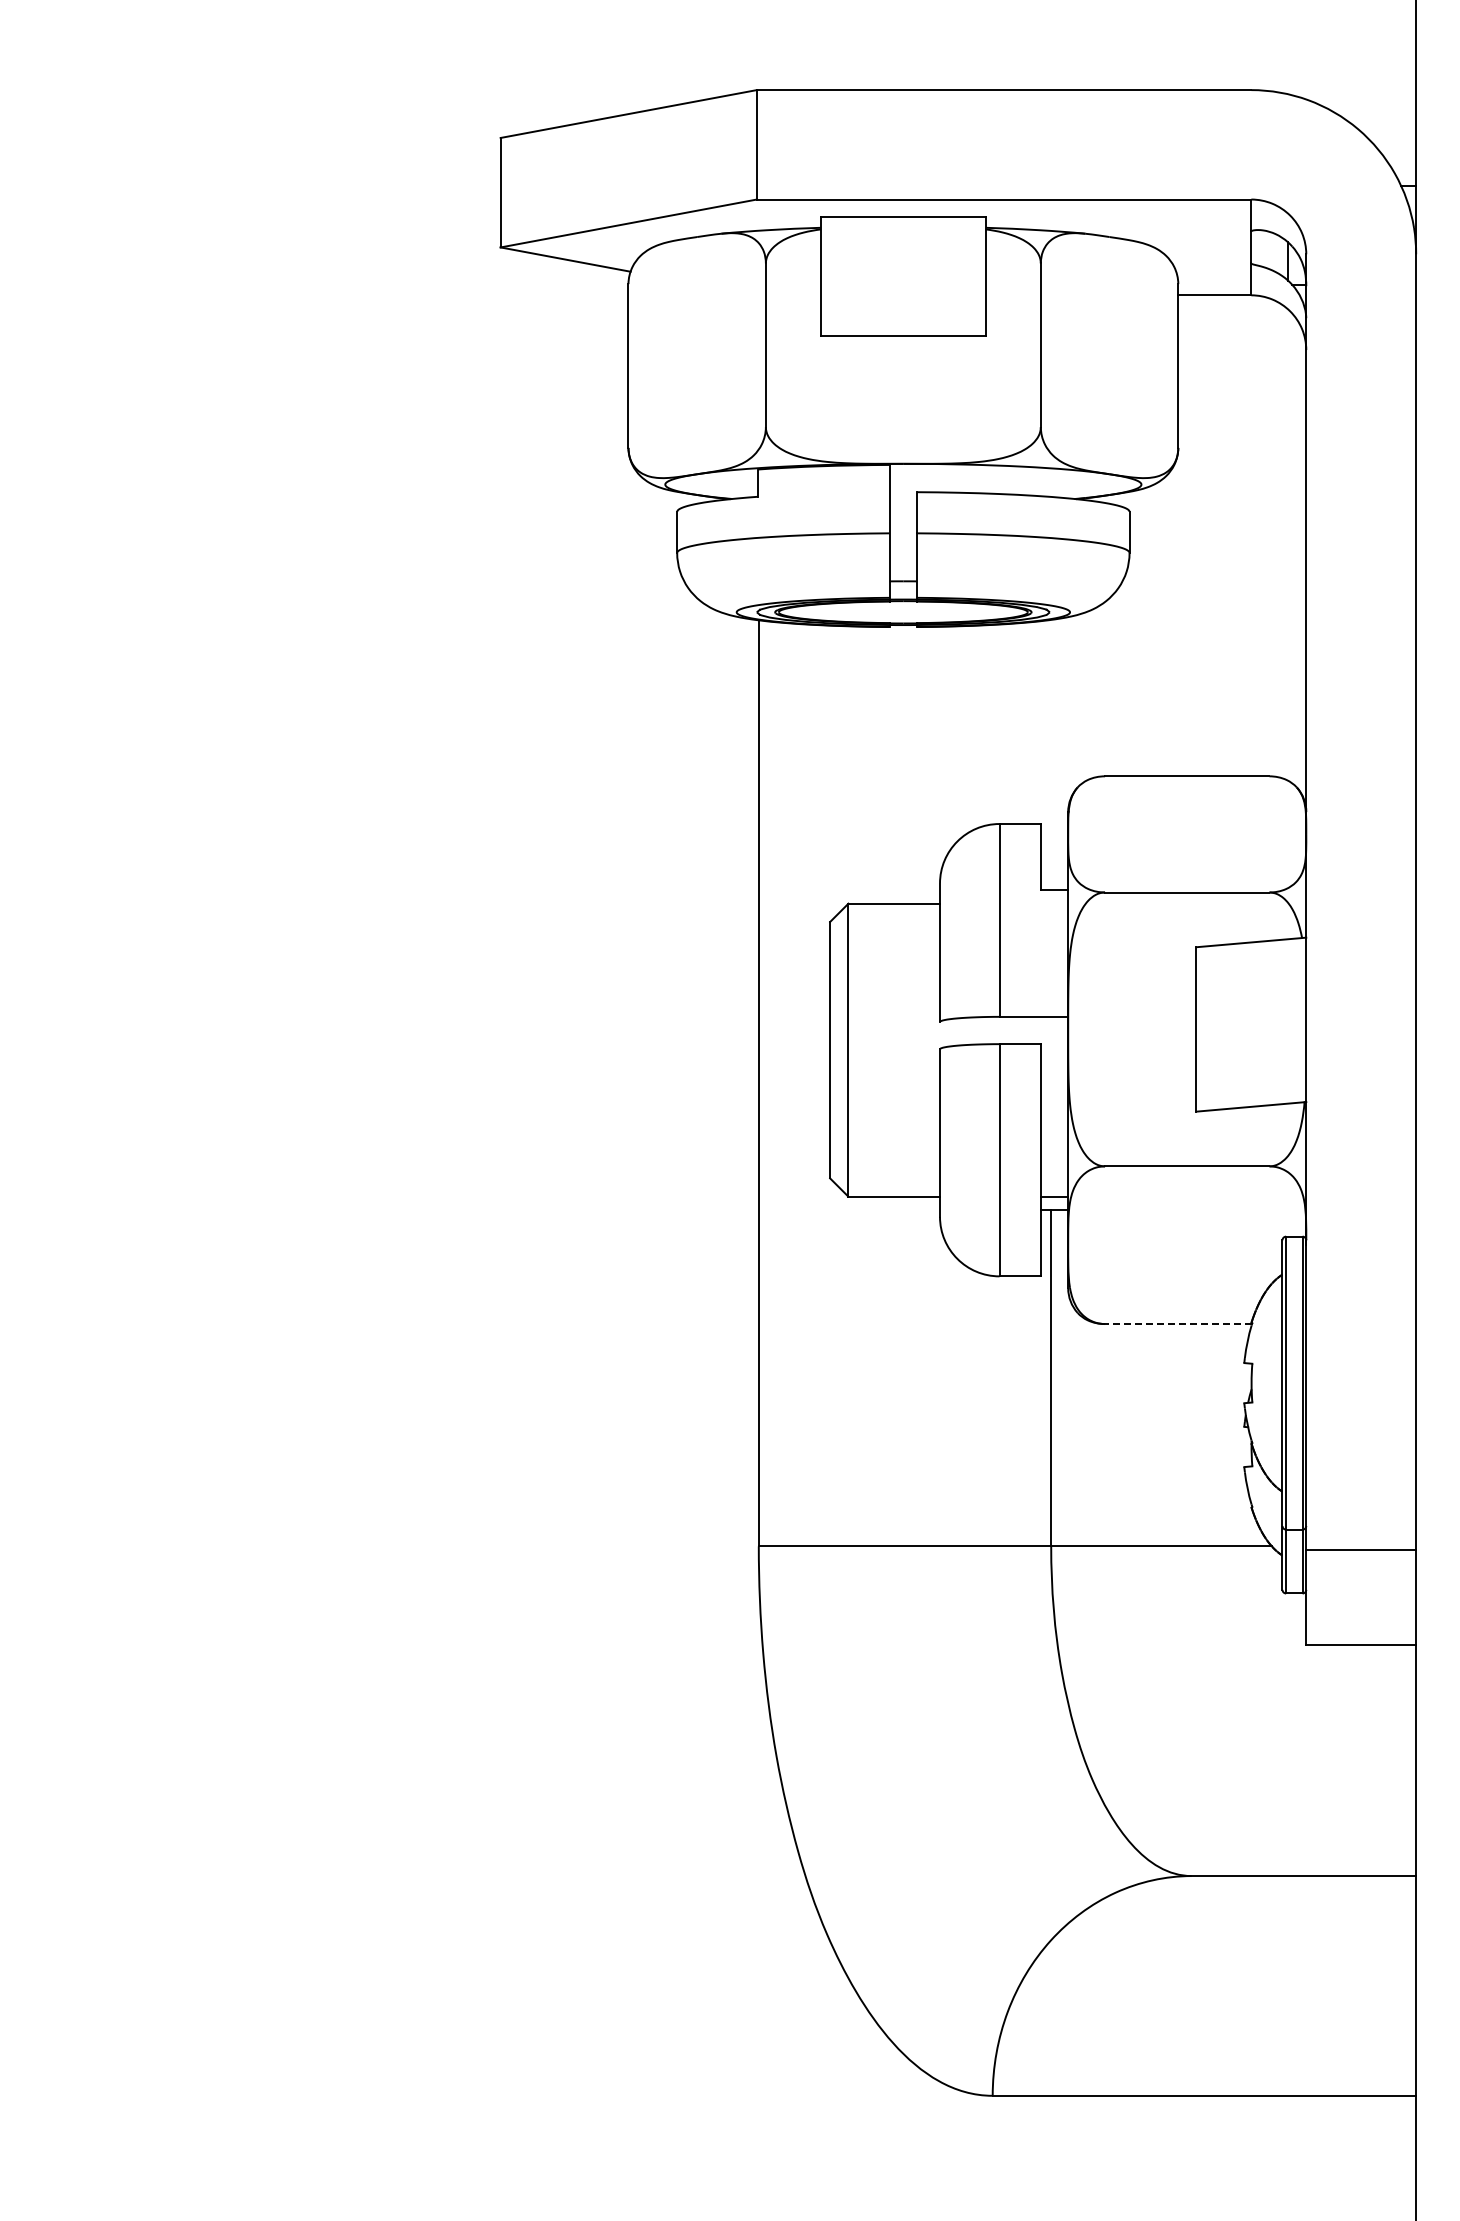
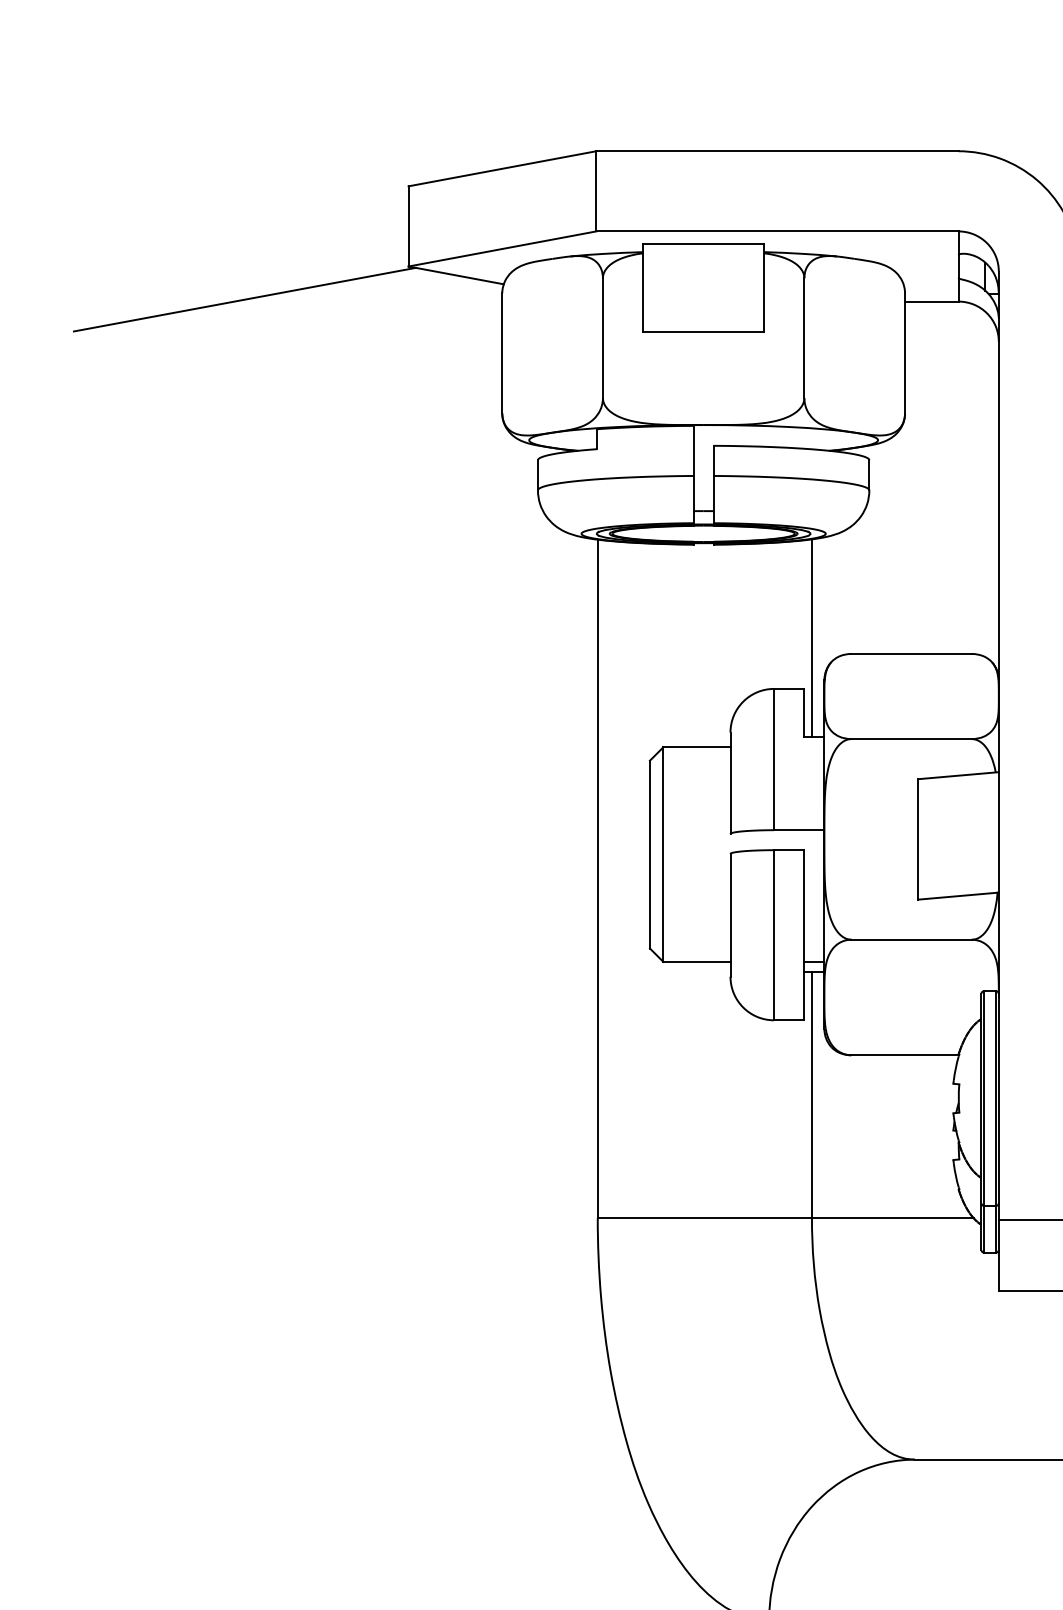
line: (276, 292) -> (244, 299), added
line: (1051, 754) -> (812, 637), added
line: (1178, 1324) -> (905, 1055), dashed -> solid

